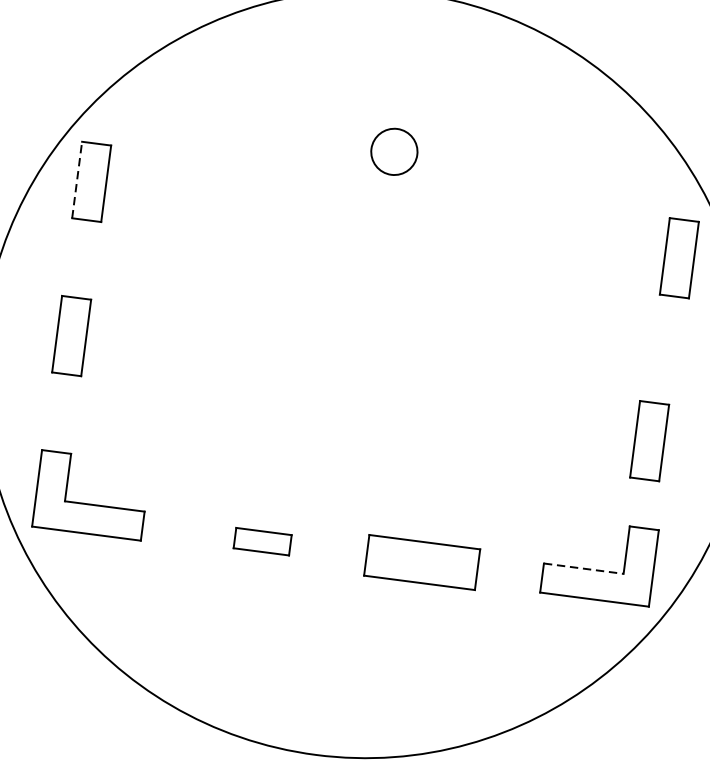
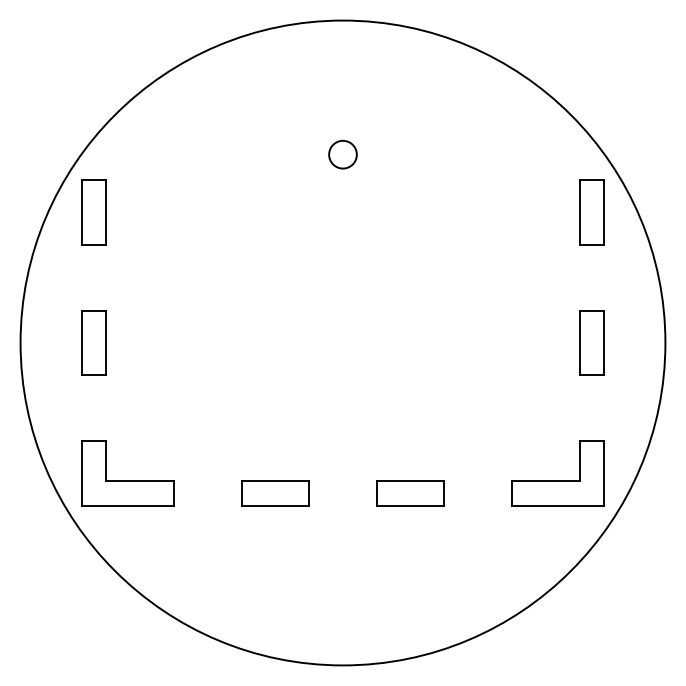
circle: (393, 151) -> (342, 154), size x0.71
line: (76, 178) -> (81, 211), dashed -> solid
part: (649, 440) -> (591, 342), moved
part: (262, 541) -> (275, 493), size x1.43
part: (422, 562) -> (410, 493), size x0.71
line: (583, 568) -> (545, 481), dashed -> solid

